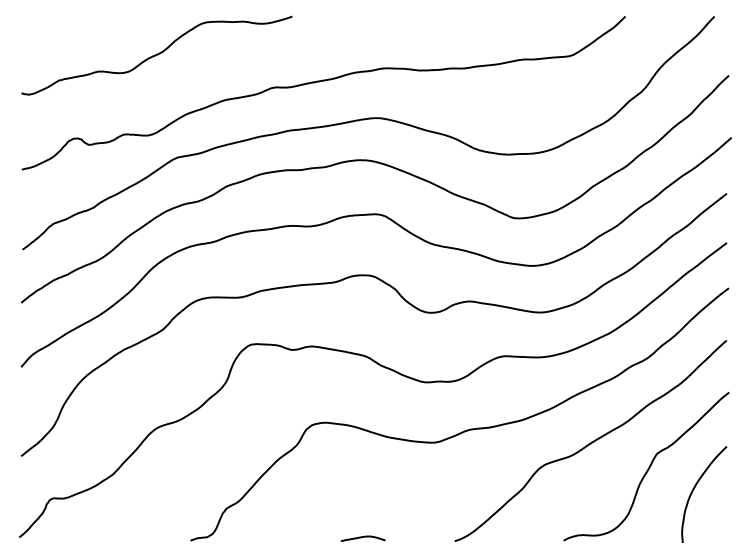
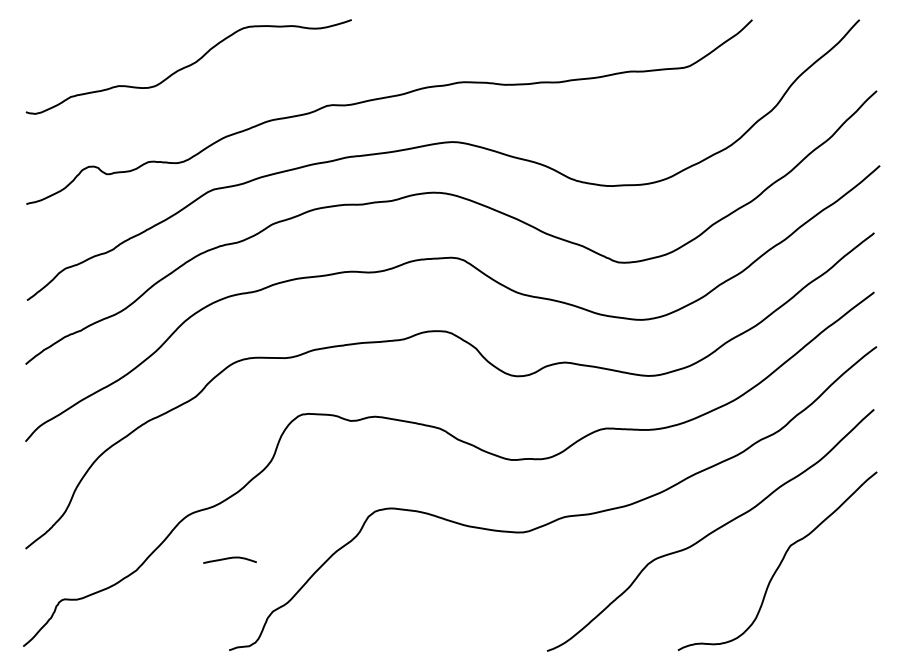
curve: (694, 489) -> (835, 588), removed
curve: (362, 537) -> (229, 558), moved

